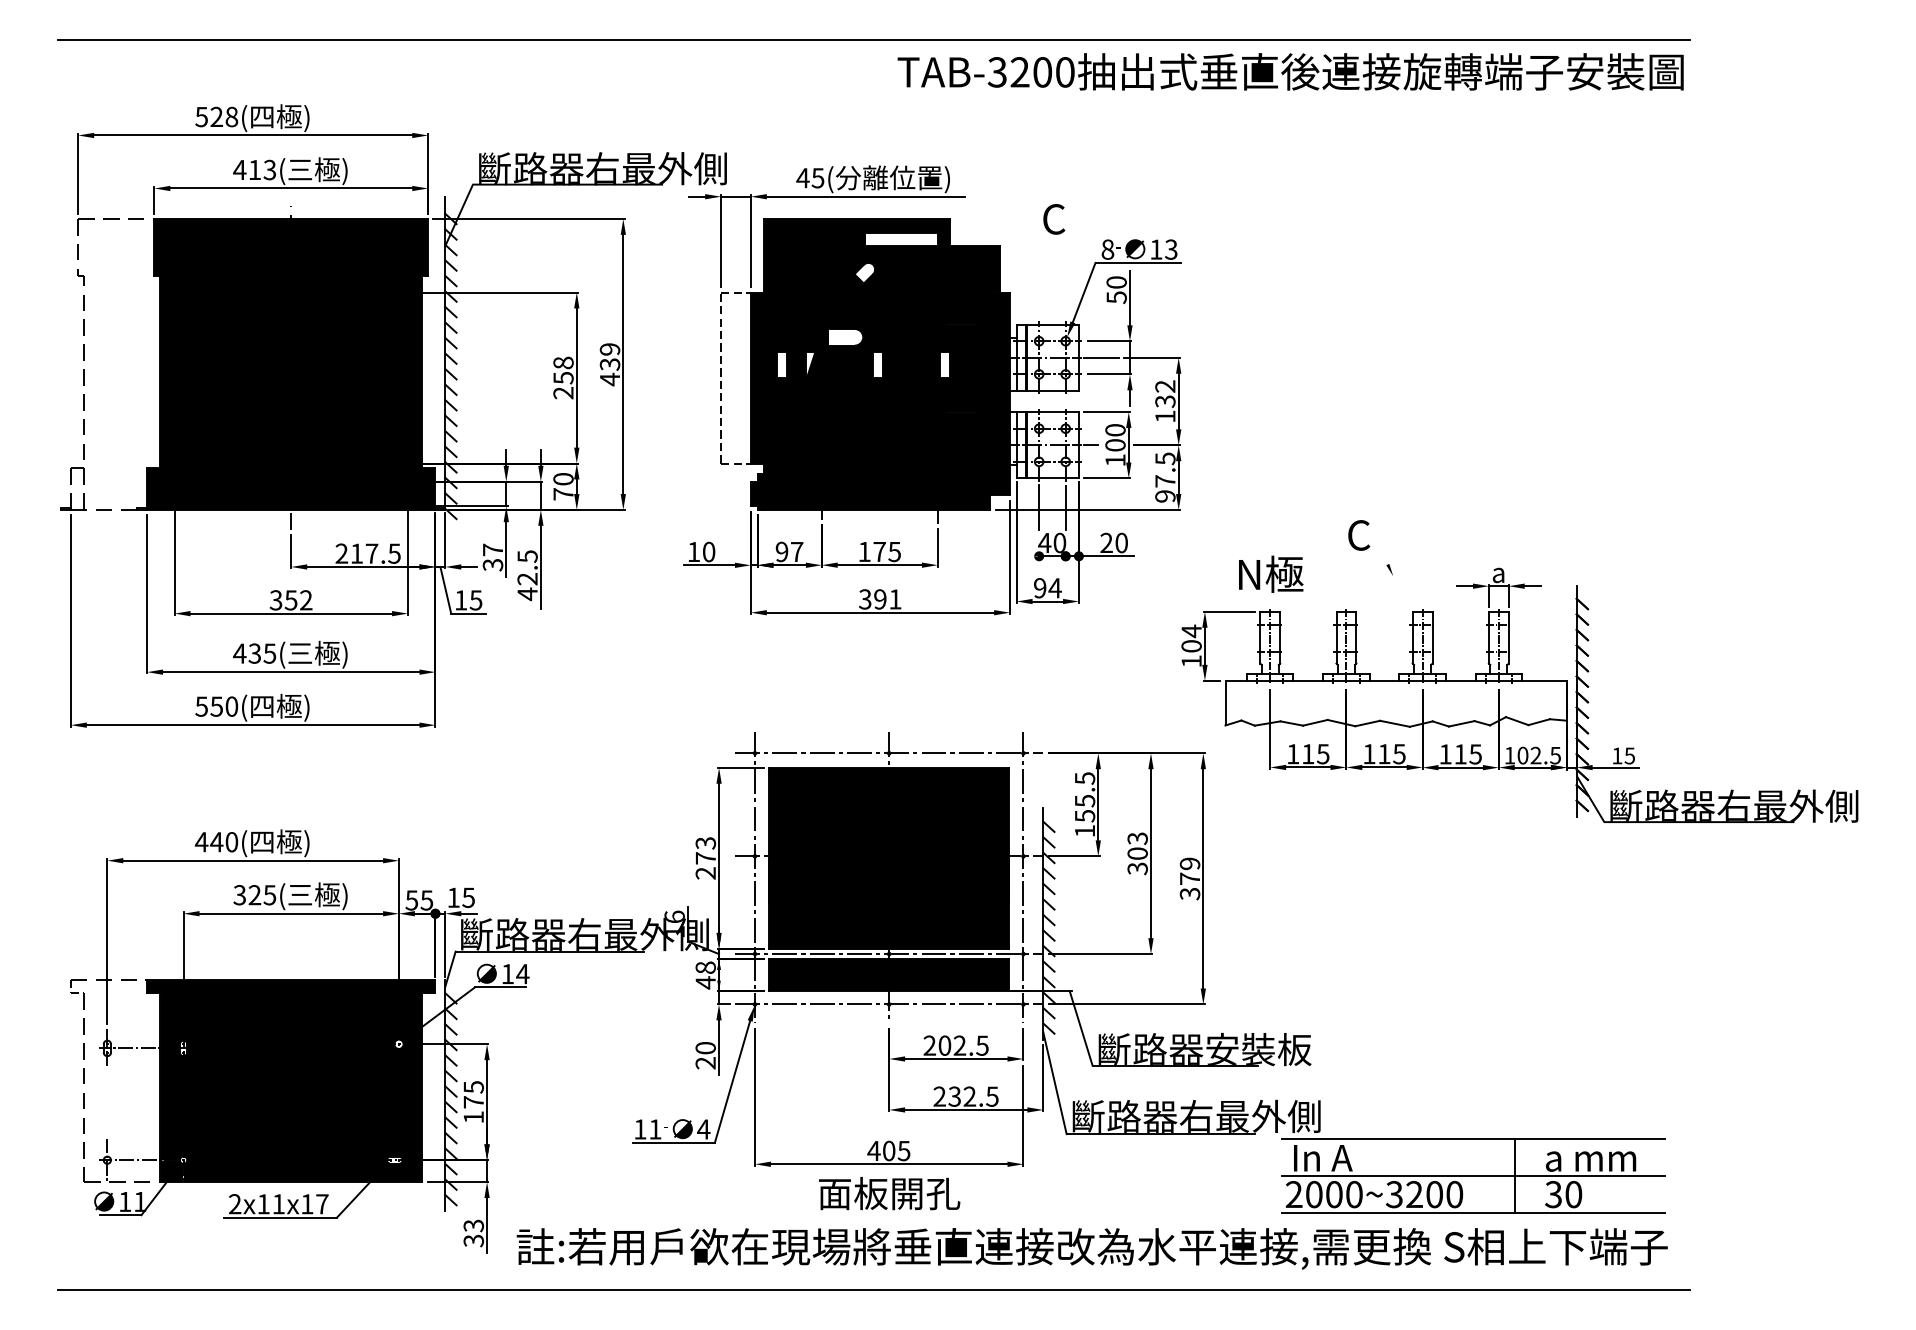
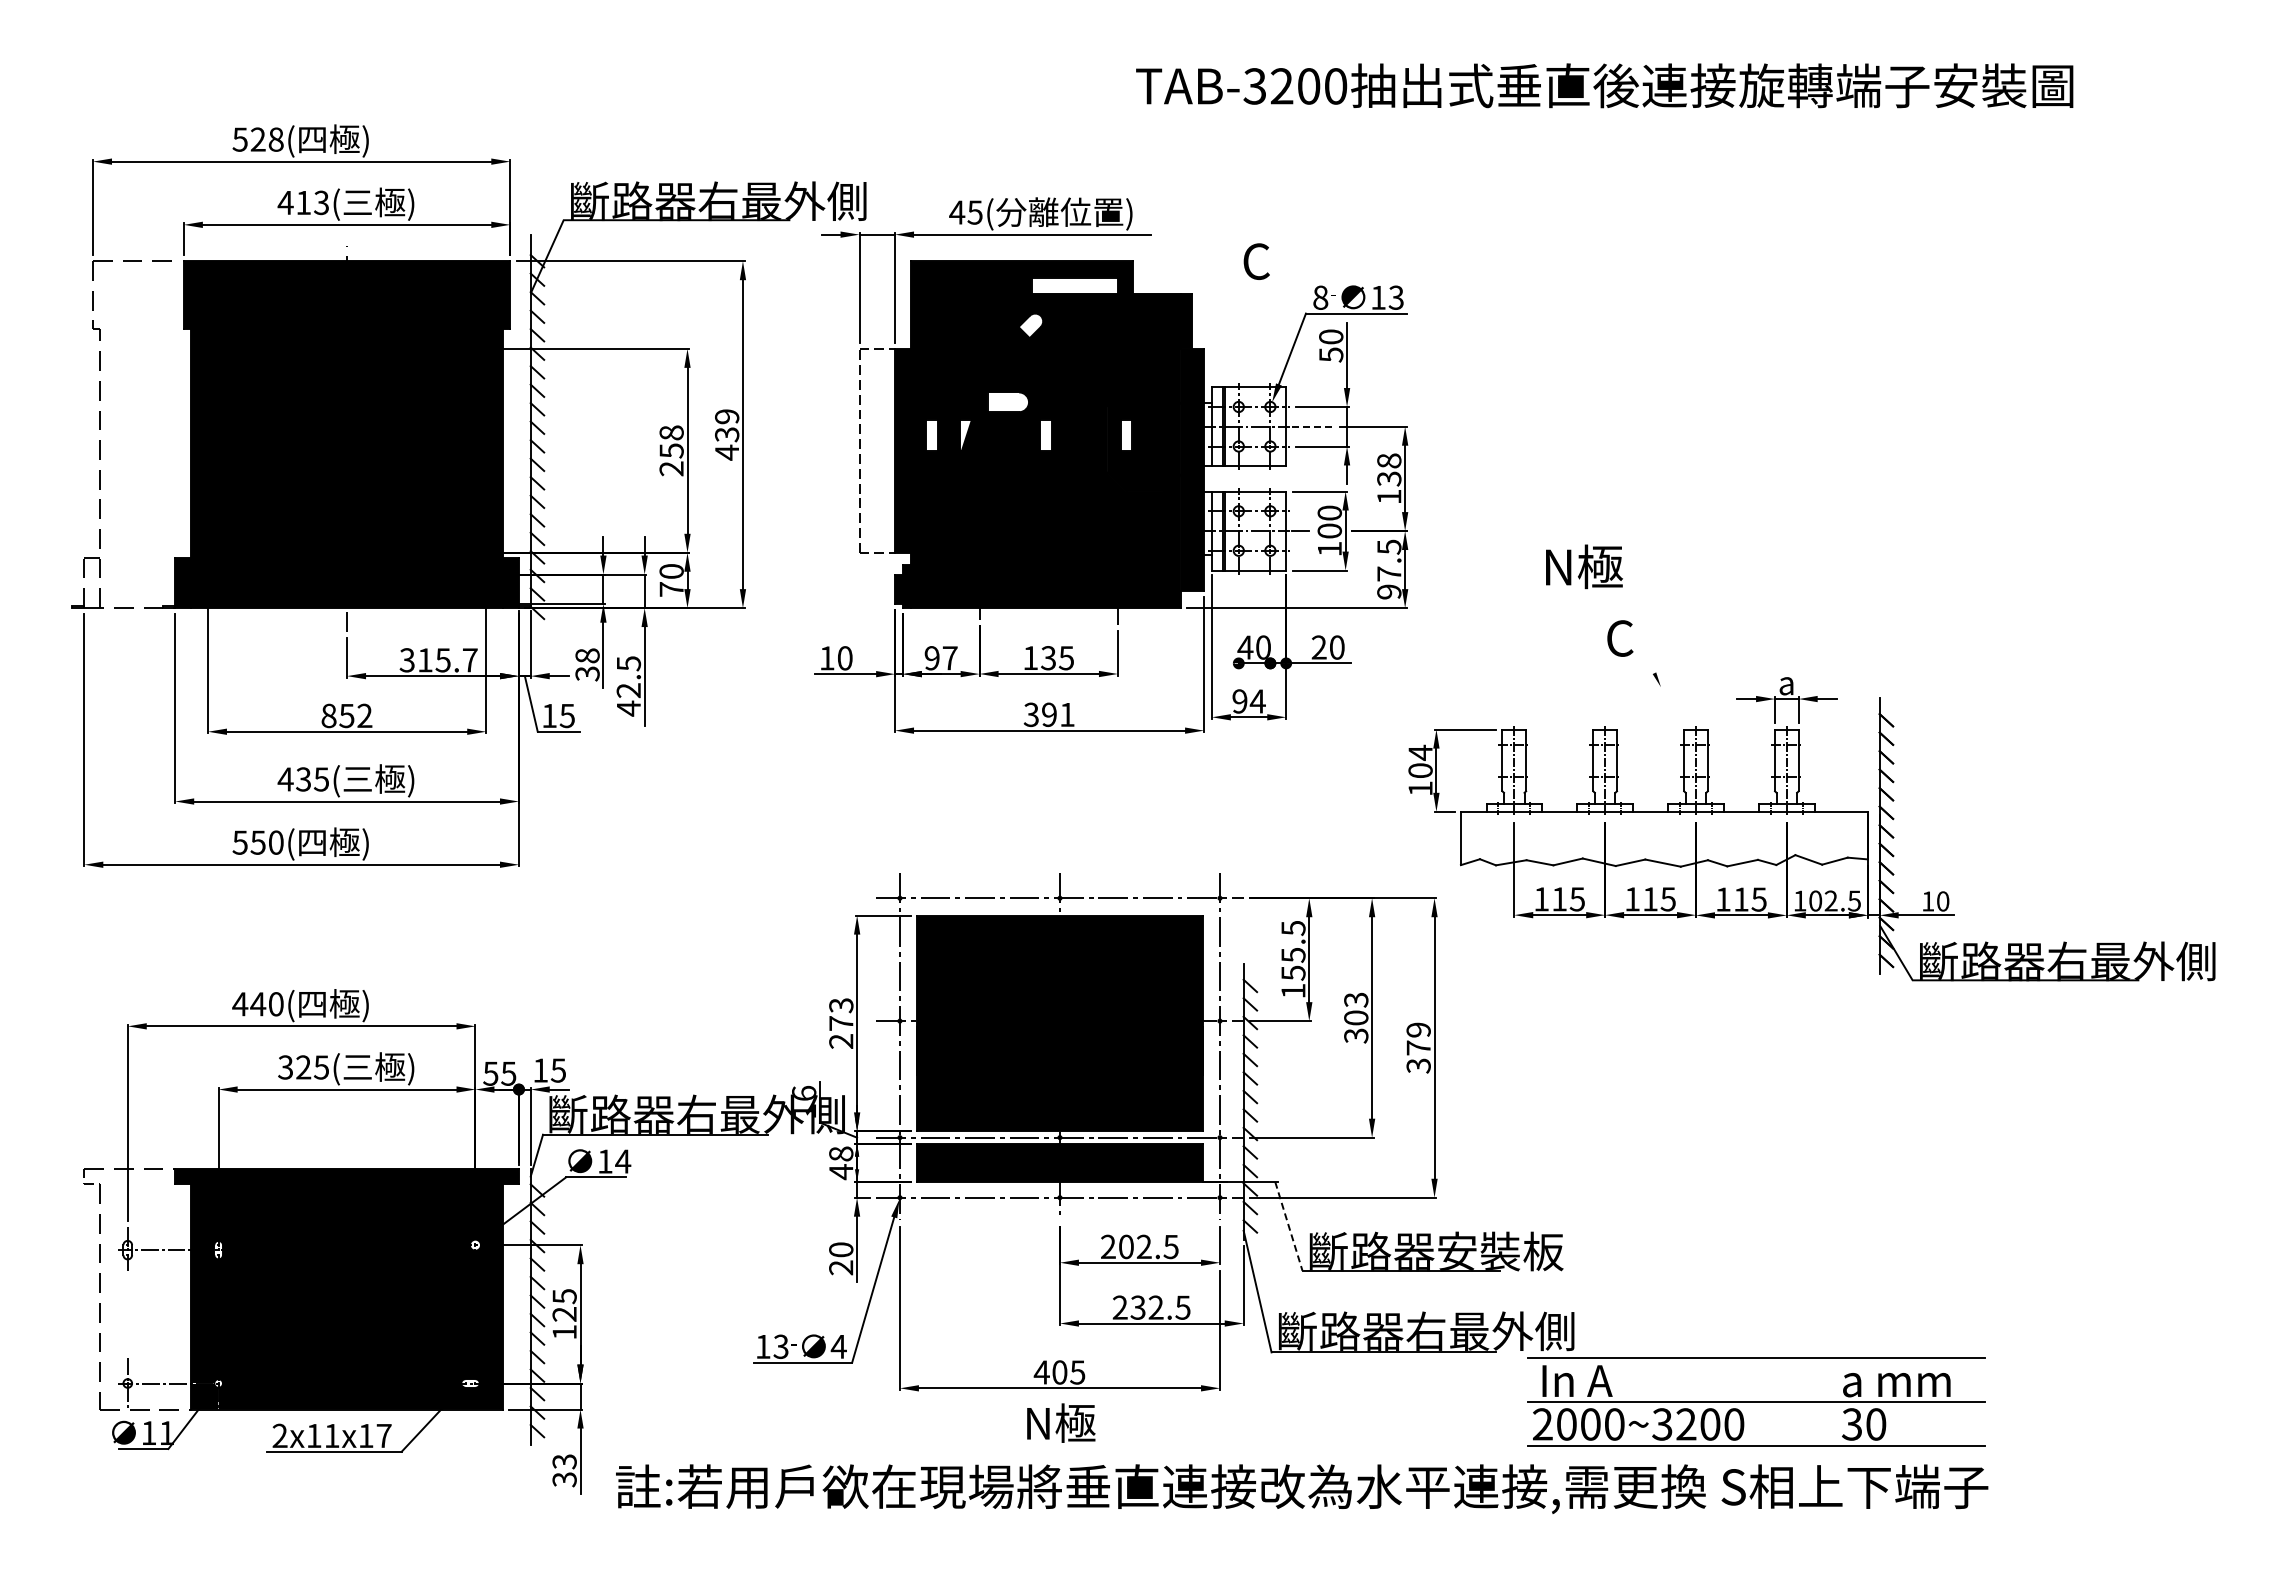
line: (873, 39) -> (1041, 47), removed
text: (1290, 71) -> (1604, 85), moved
line: (1101, 357) -> (1313, 426), solid -> dashed
text: (1165, 386) -> (1389, 460), 132 -> 138
line: (1038, 506) -> (1238, 604), removed
line: (1065, 507) -> (1270, 605), removed
text: (492, 549) -> (587, 655), 37 -> 38
text: (879, 552) -> (1048, 658), 175 -> 135
text: (367, 553) -> (438, 660), 217.5 -> 315.7
text: (1271, 574) -> (1584, 566), moved
text: (275, 600) -> (328, 715), 352 -> 852
text: (1629, 755) -> (1942, 901), 15 -> 10
line: (1080, 1028) -> (1288, 1226), solid -> dashed
text: (473, 1102) -> (564, 1314), 175 -> 125
text: (654, 1129) -> (780, 1346), 11 -> 13
line: (1514, 1175) -> (1805, 1401), removed
text: (889, 1193) -> (1060, 1423), 面板開孔 -> N極
line: (873, 1290) -> (1041, 1538), removed

